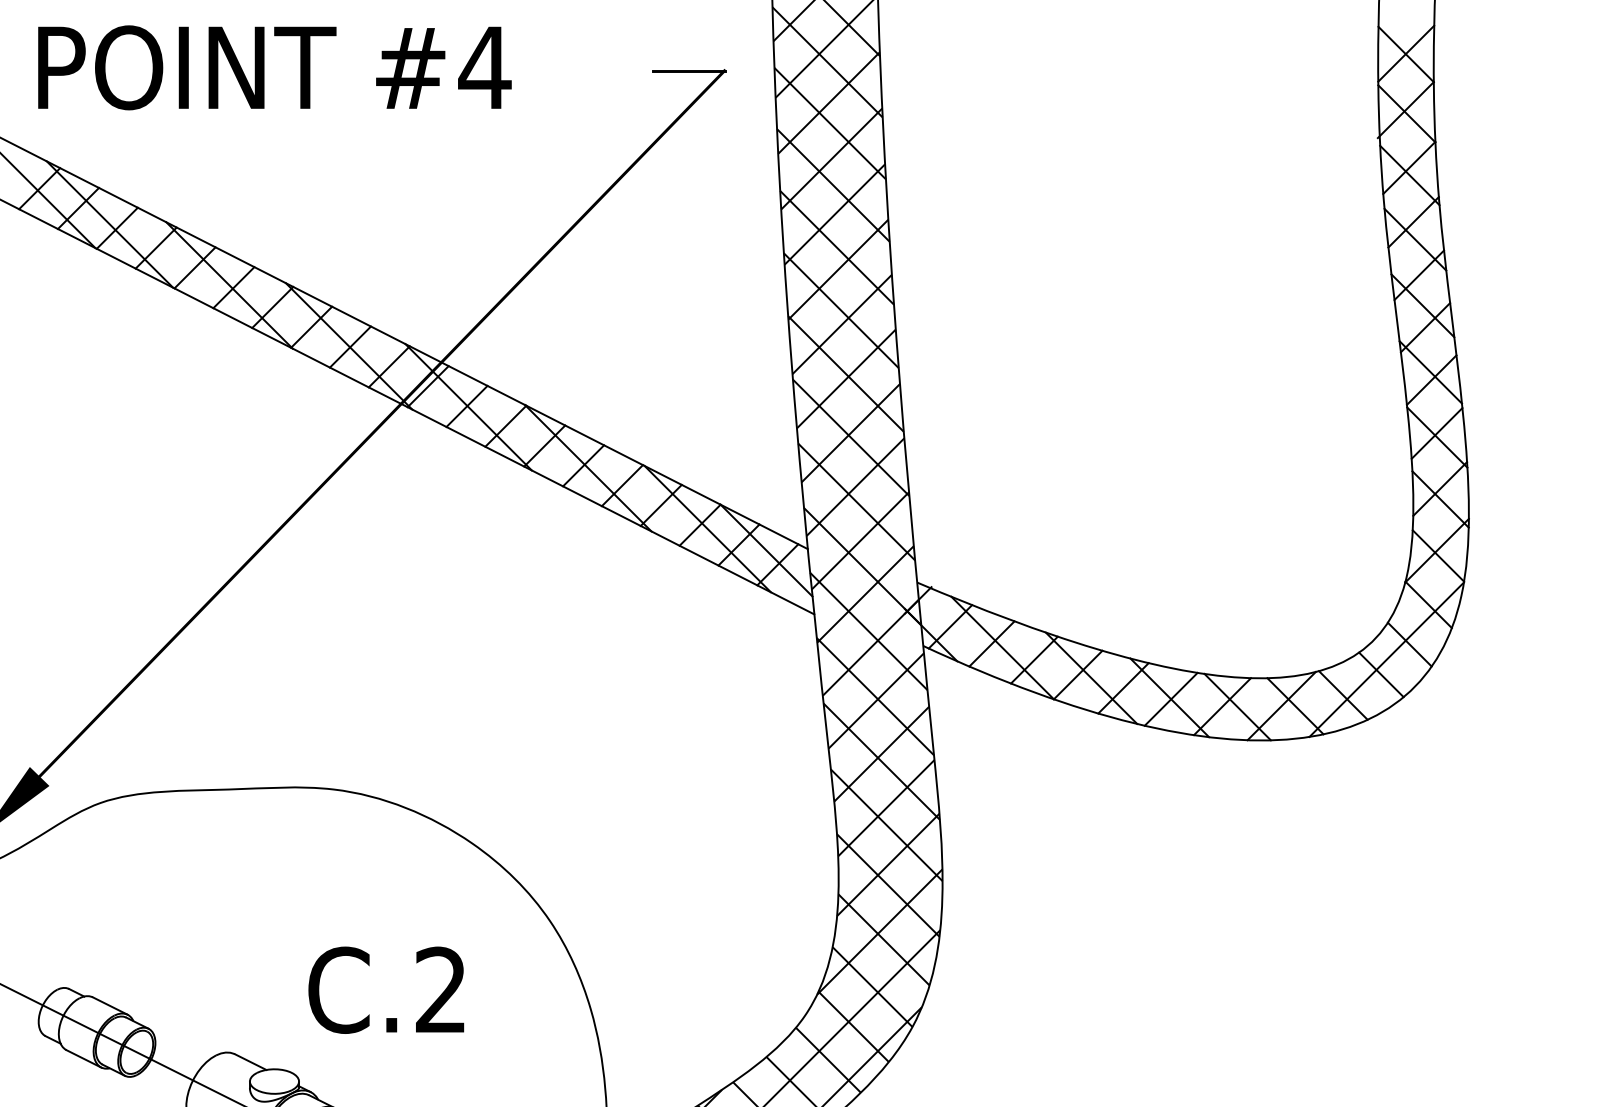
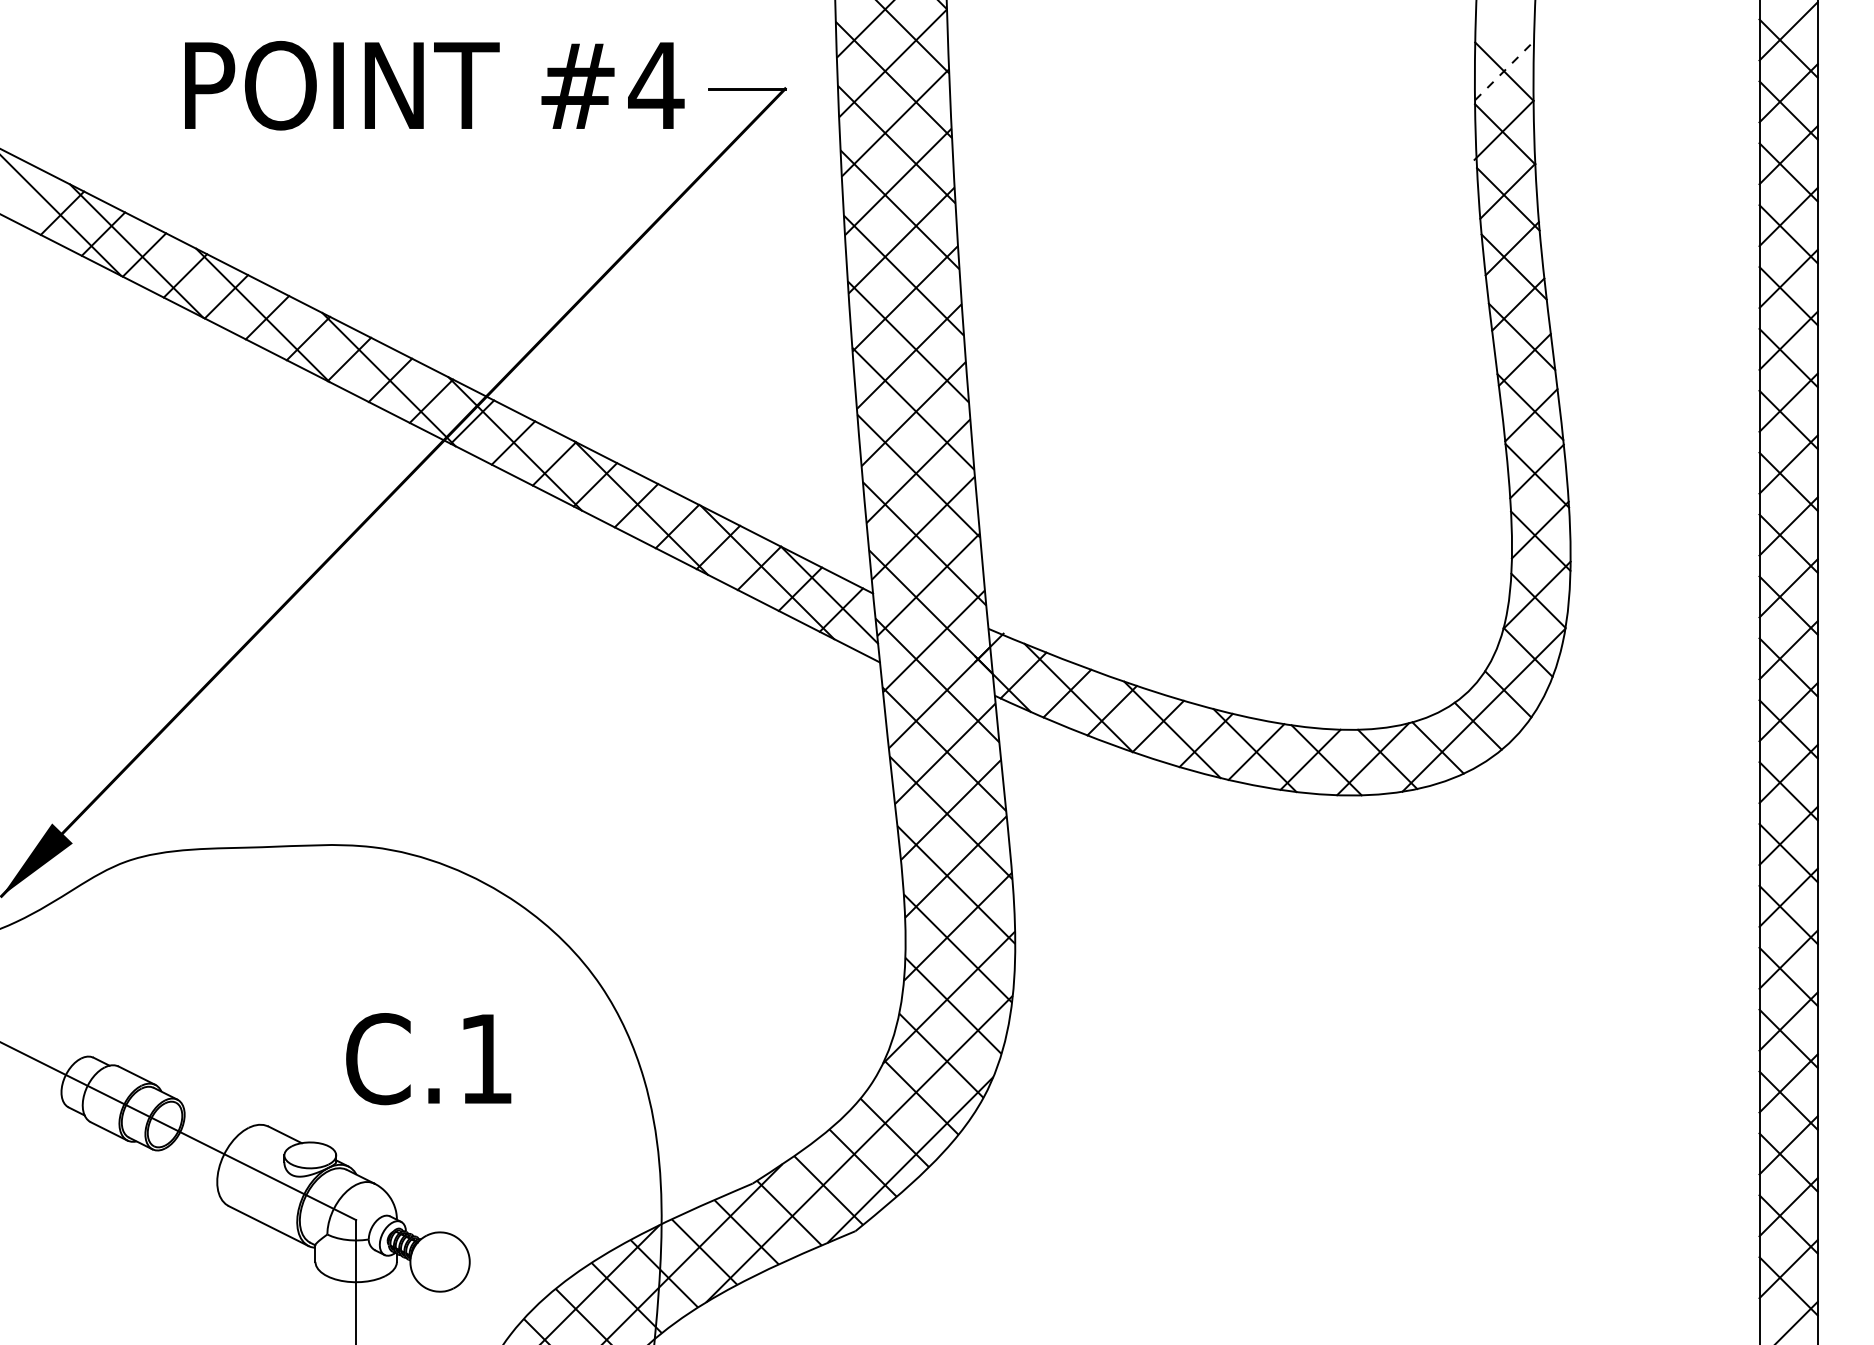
line: (1406, 53) -> (1504, 70), solid -> dashed
text: (274, 67) -> (434, 85), moved
text: (440, 989) -> (485, 1058), C.2 -> C.1

